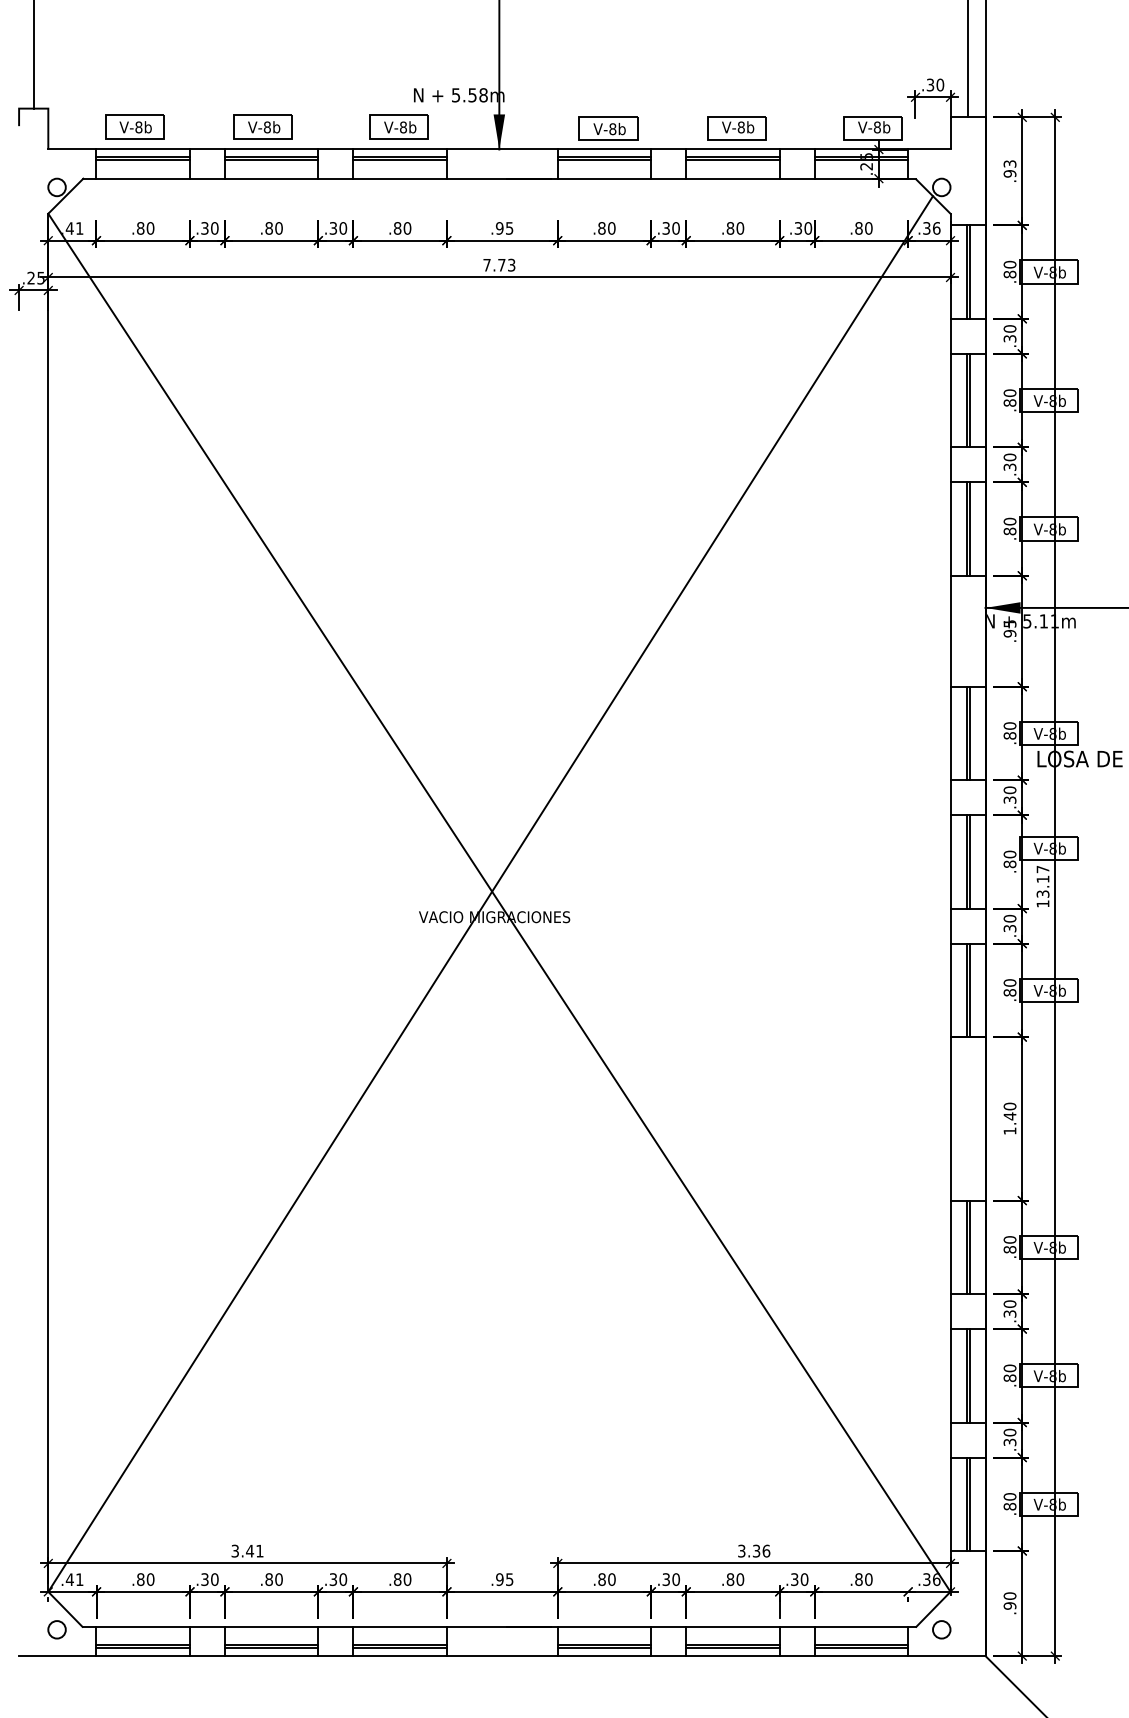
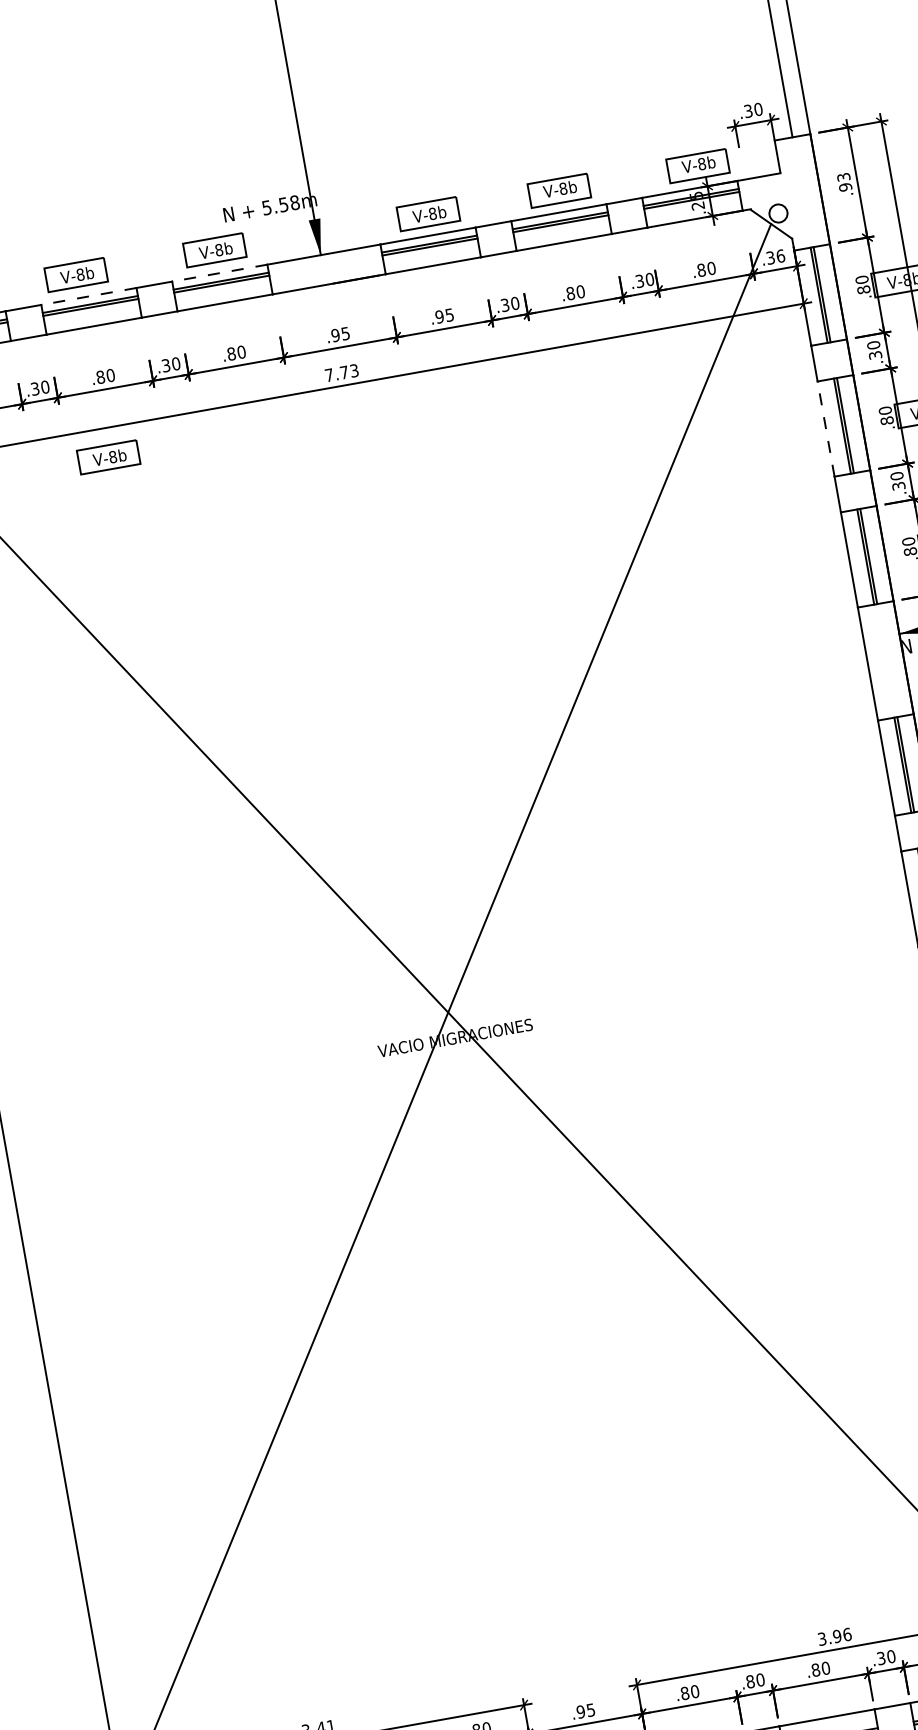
line: (271, 149) -> (88, 296), solid -> dashed
line: (400, 149) -> (220, 273), solid -> dashed
text: (606, 228) -> (444, 316), .80 -> .95
part: (262, 305) -> (107, 457), added
line: (950, 400) -> (826, 428), solid -> dashed
text: (756, 1550) -> (837, 1635), 3.36 -> 3.96
text: (666, 1579) -> (750, 1681), .30 -> .80

